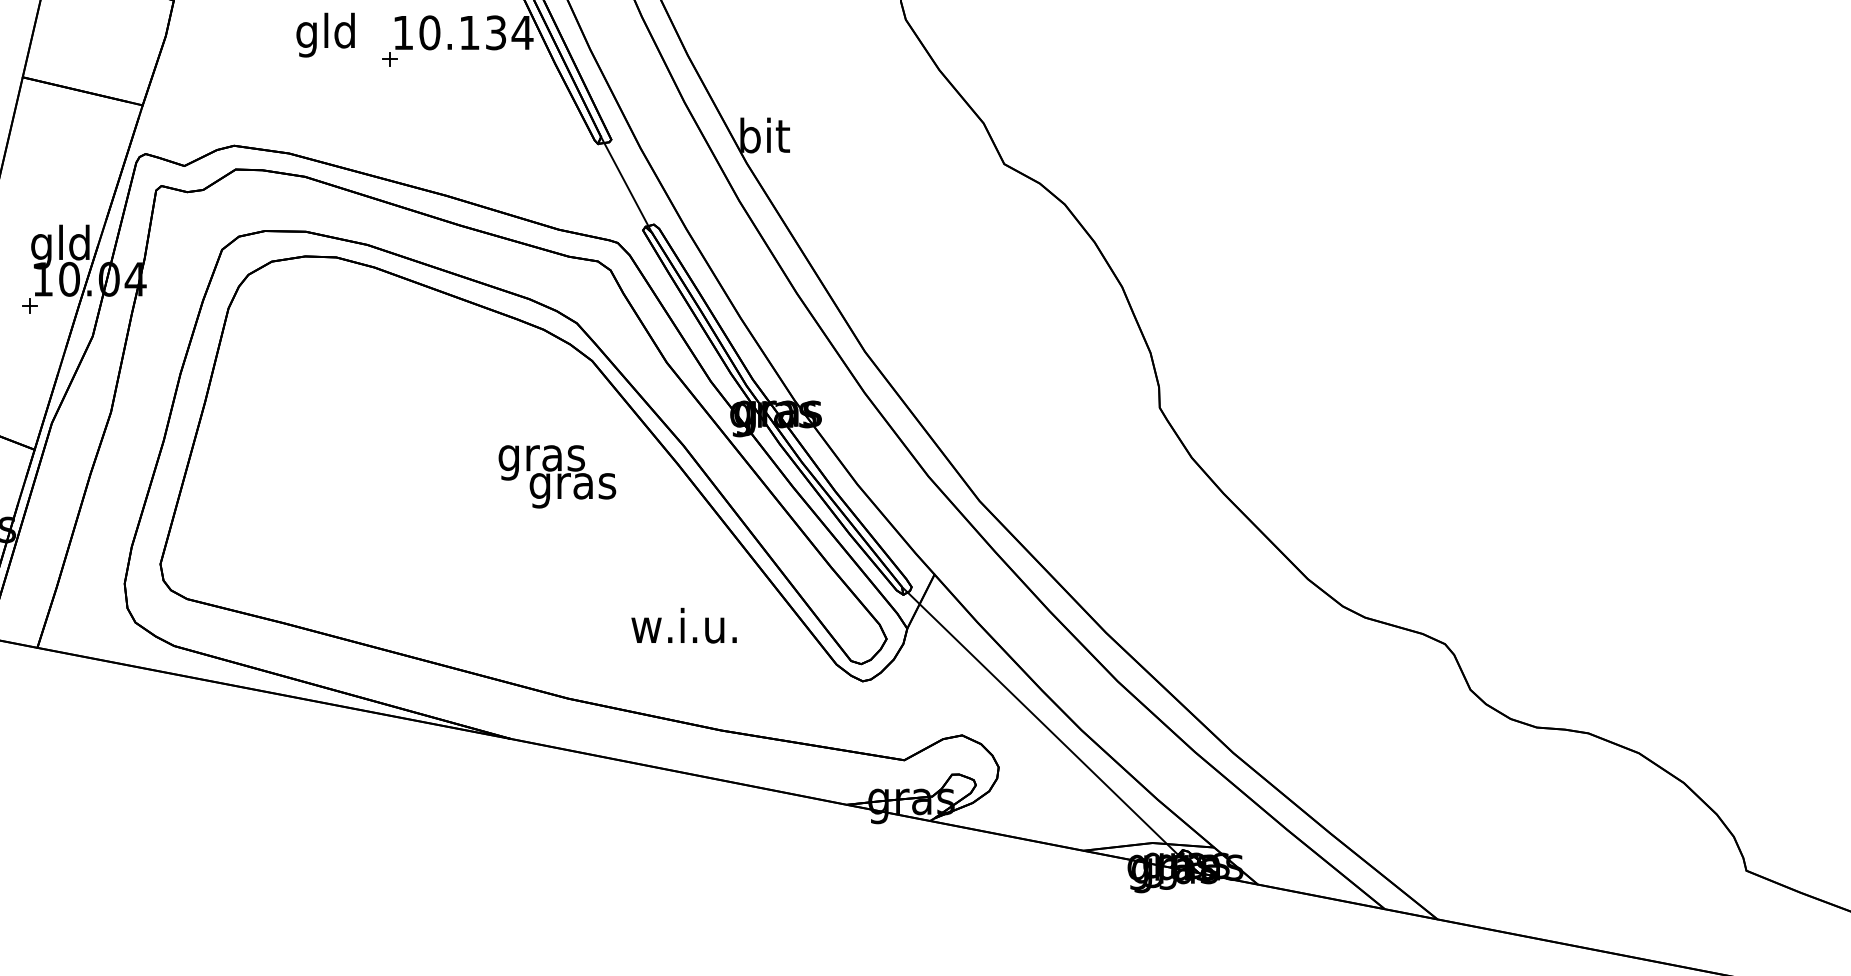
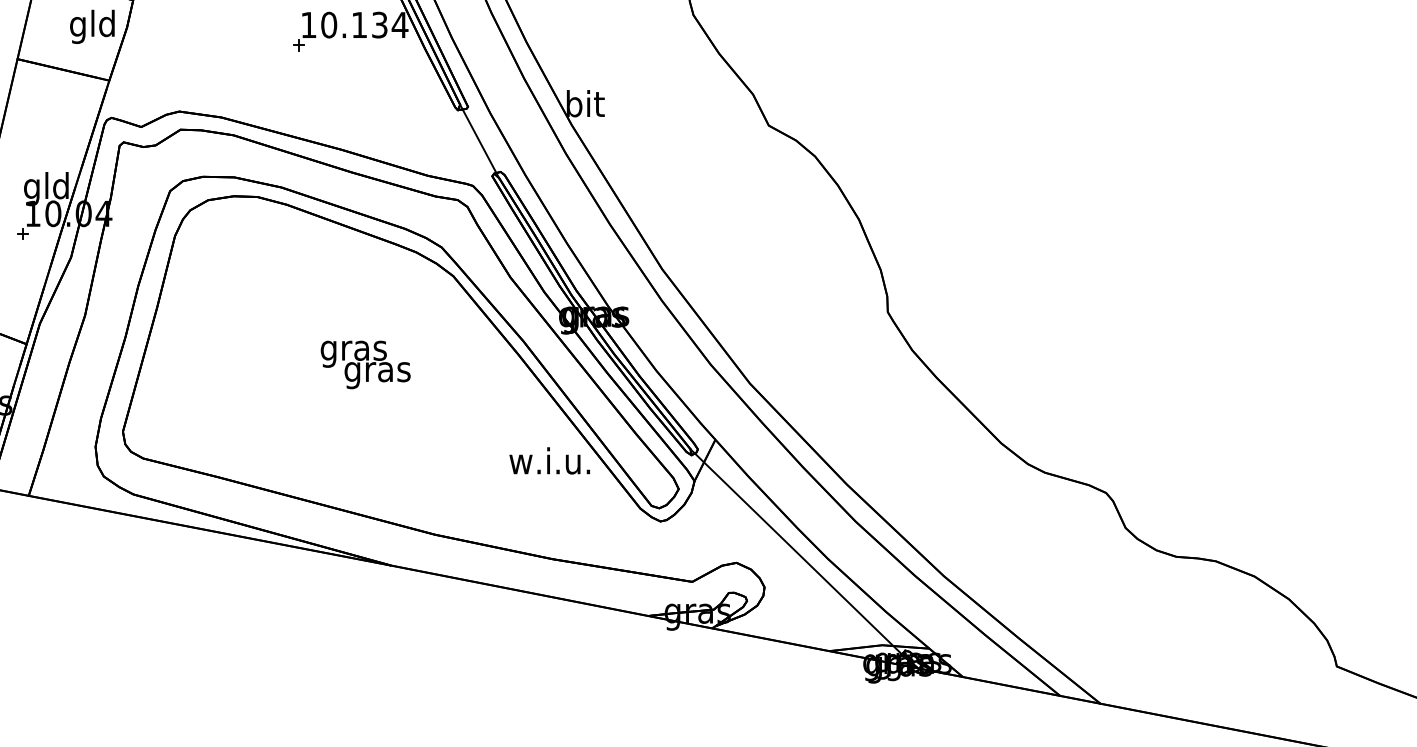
text: (325, 34) -> (92, 26), moved
text: (557, 476) -> (365, 364), moved
text: (683, 625) -> (549, 460), moved

